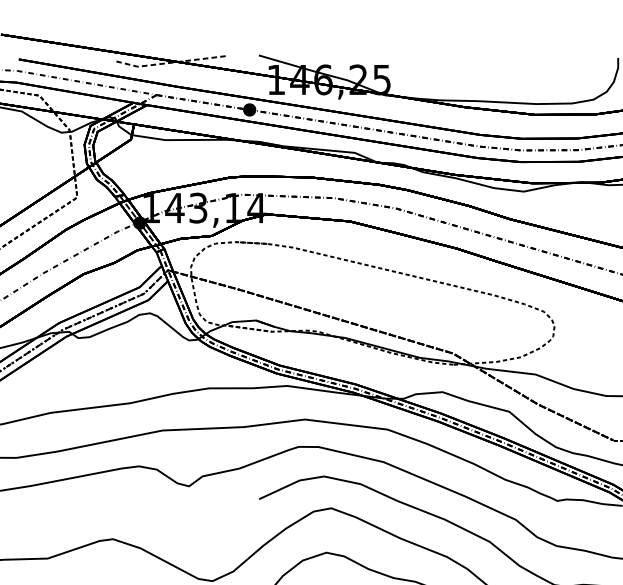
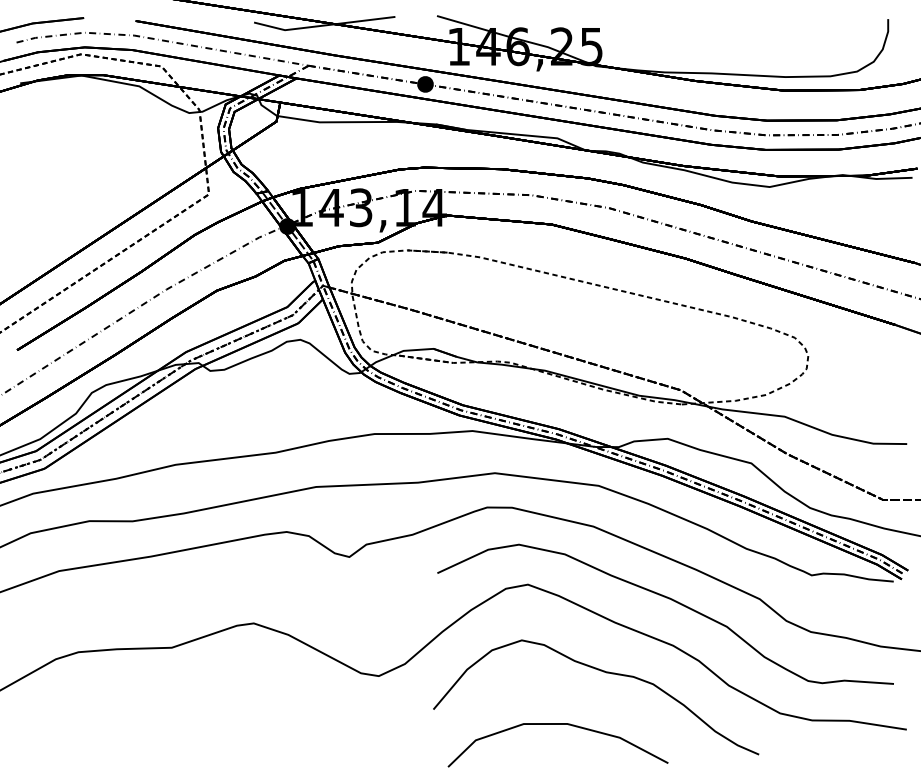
line: (169, 63) -> (324, 25), dashed -> solid

